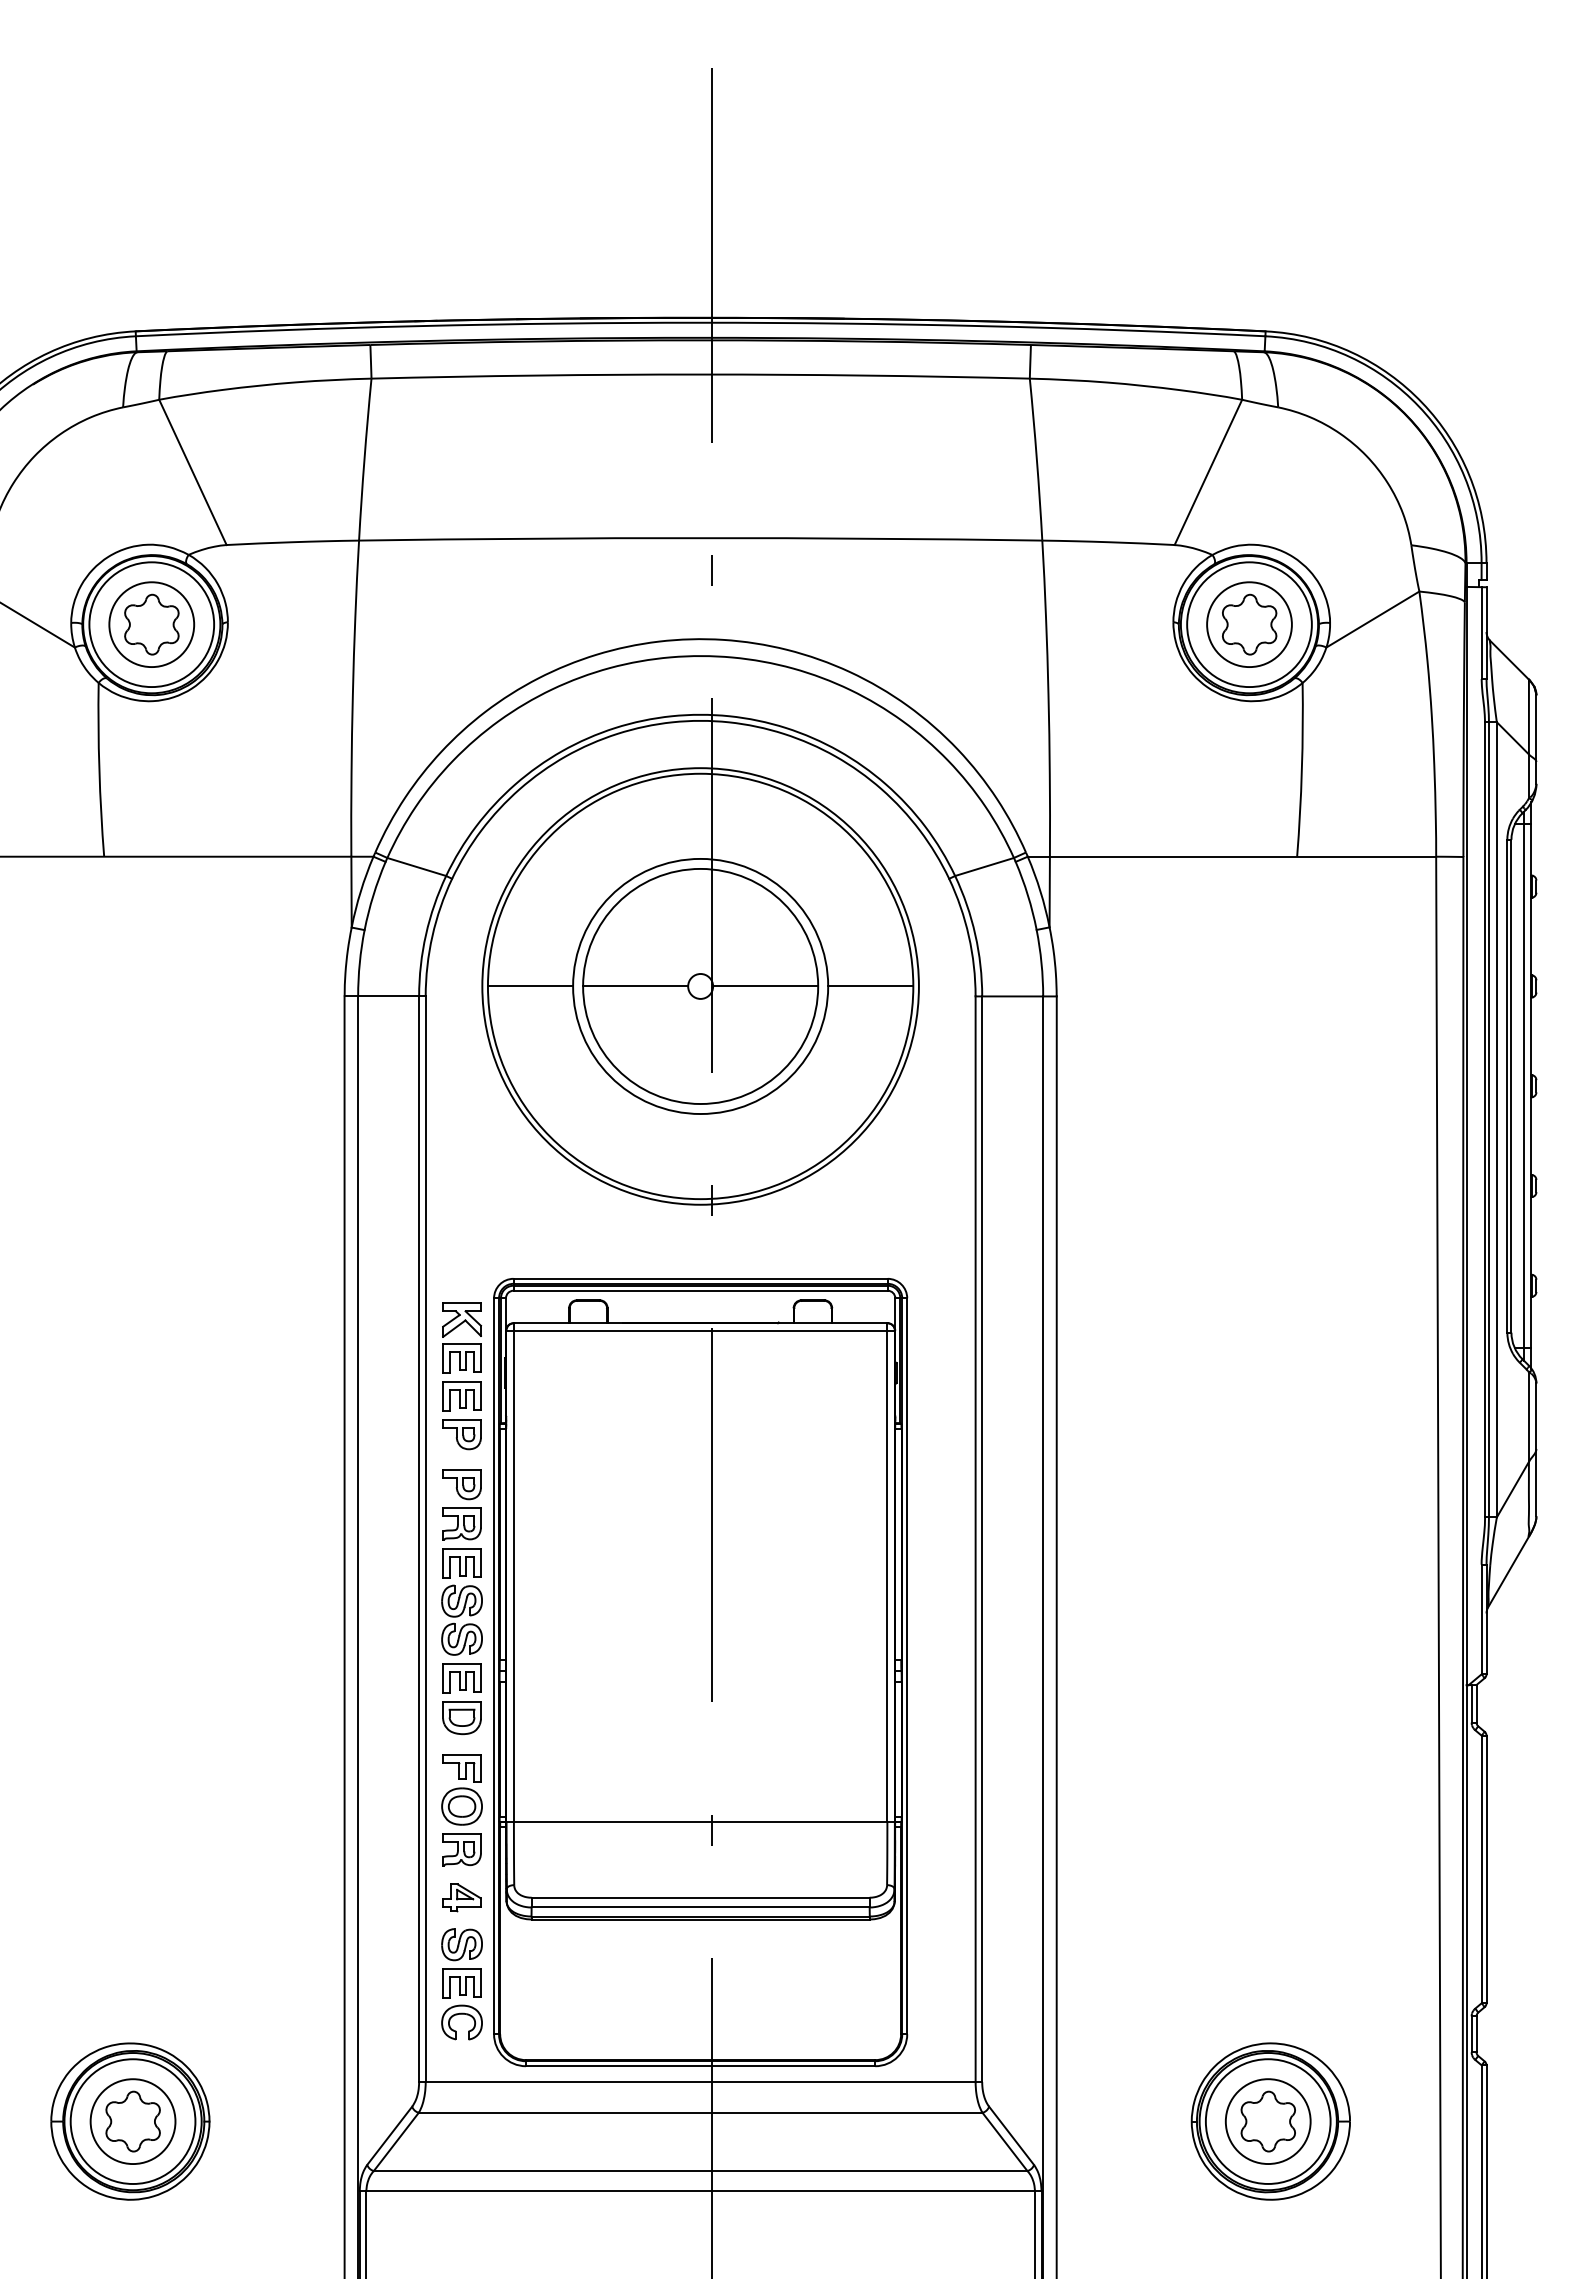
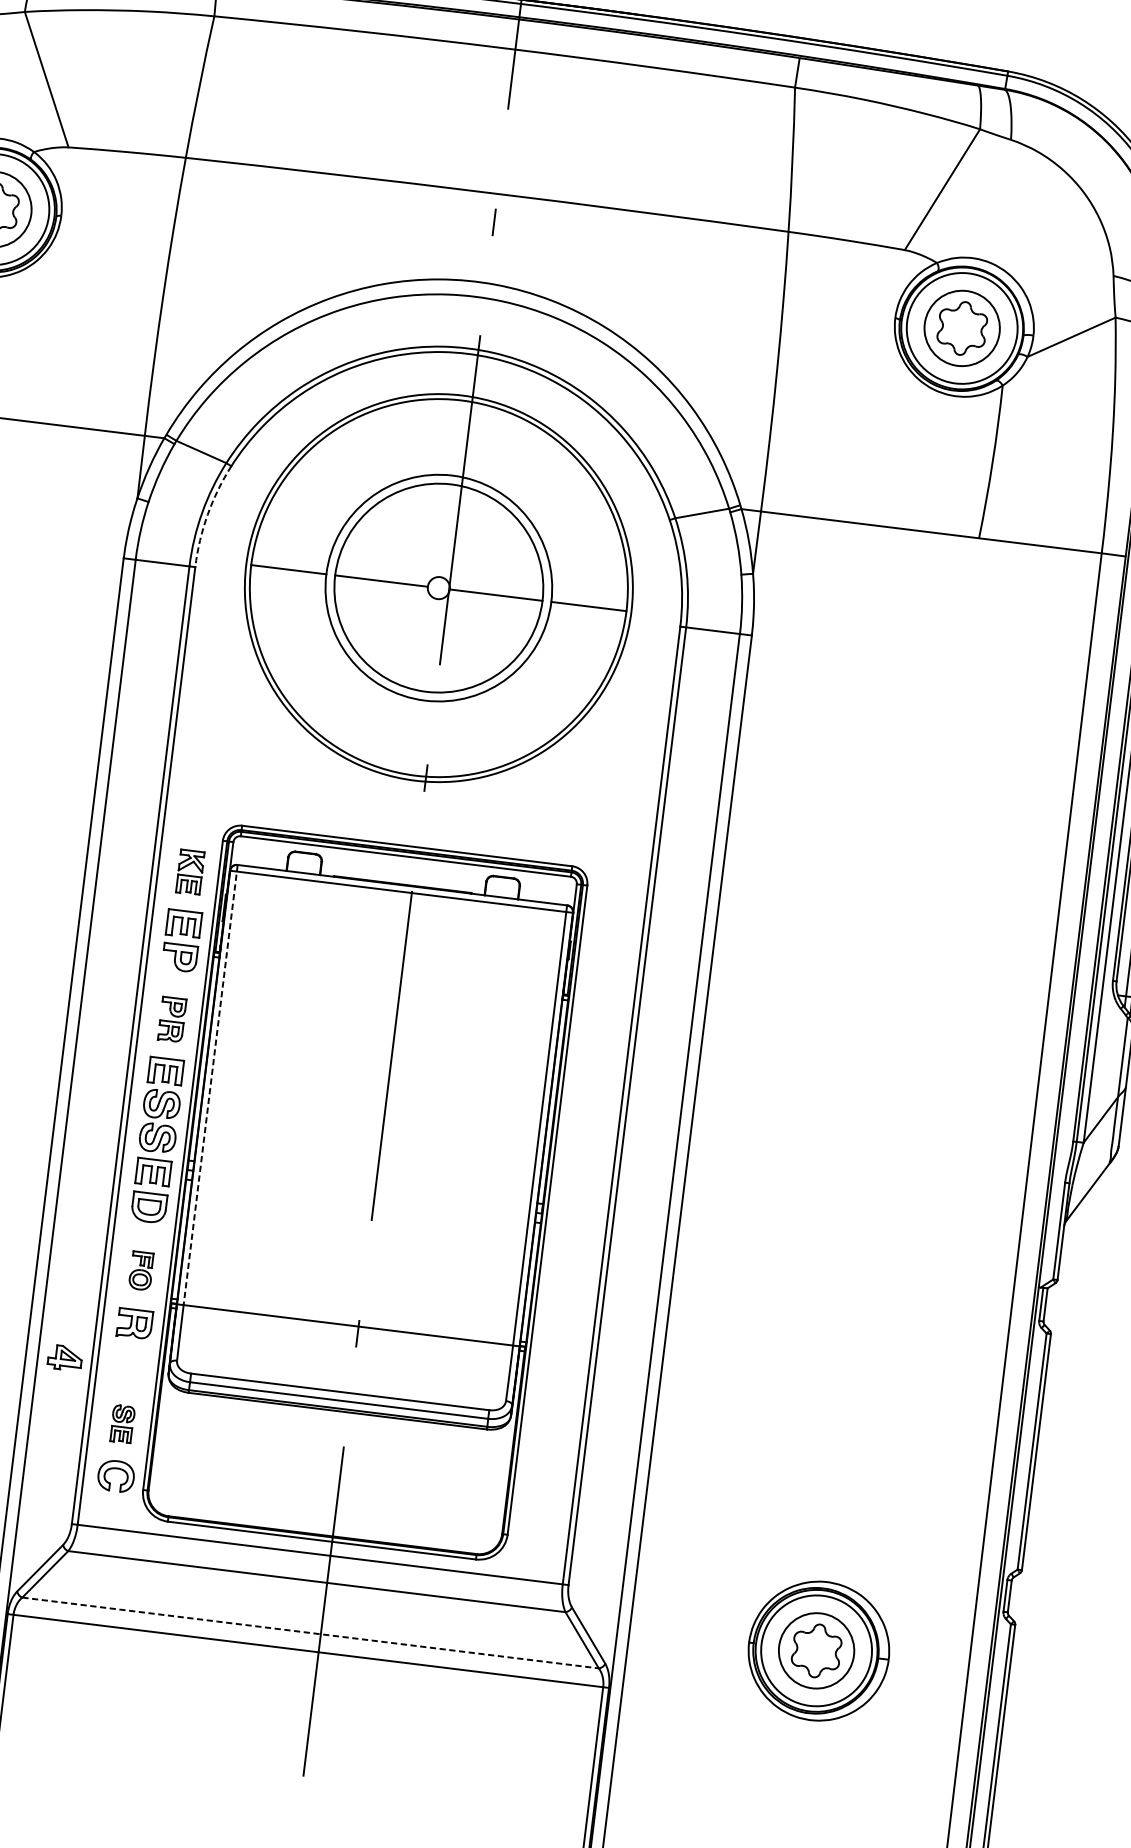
arc: (432, 936) -> (207, 515), solid -> dashed
part: (461, 1337) -> (189, 871), size x0.7
part: (461, 1504) -> (171, 1019), size x0.7
line: (513, 1573) -> (210, 1085), solid -> dashed
part: (461, 1789) -> (140, 1270), size x0.6
part: (461, 1897) -> (64, 1357), moved
part: (461, 1963) -> (122, 1424), size x0.6
line: (700, 2171) -> (310, 1633), solid -> dashed

